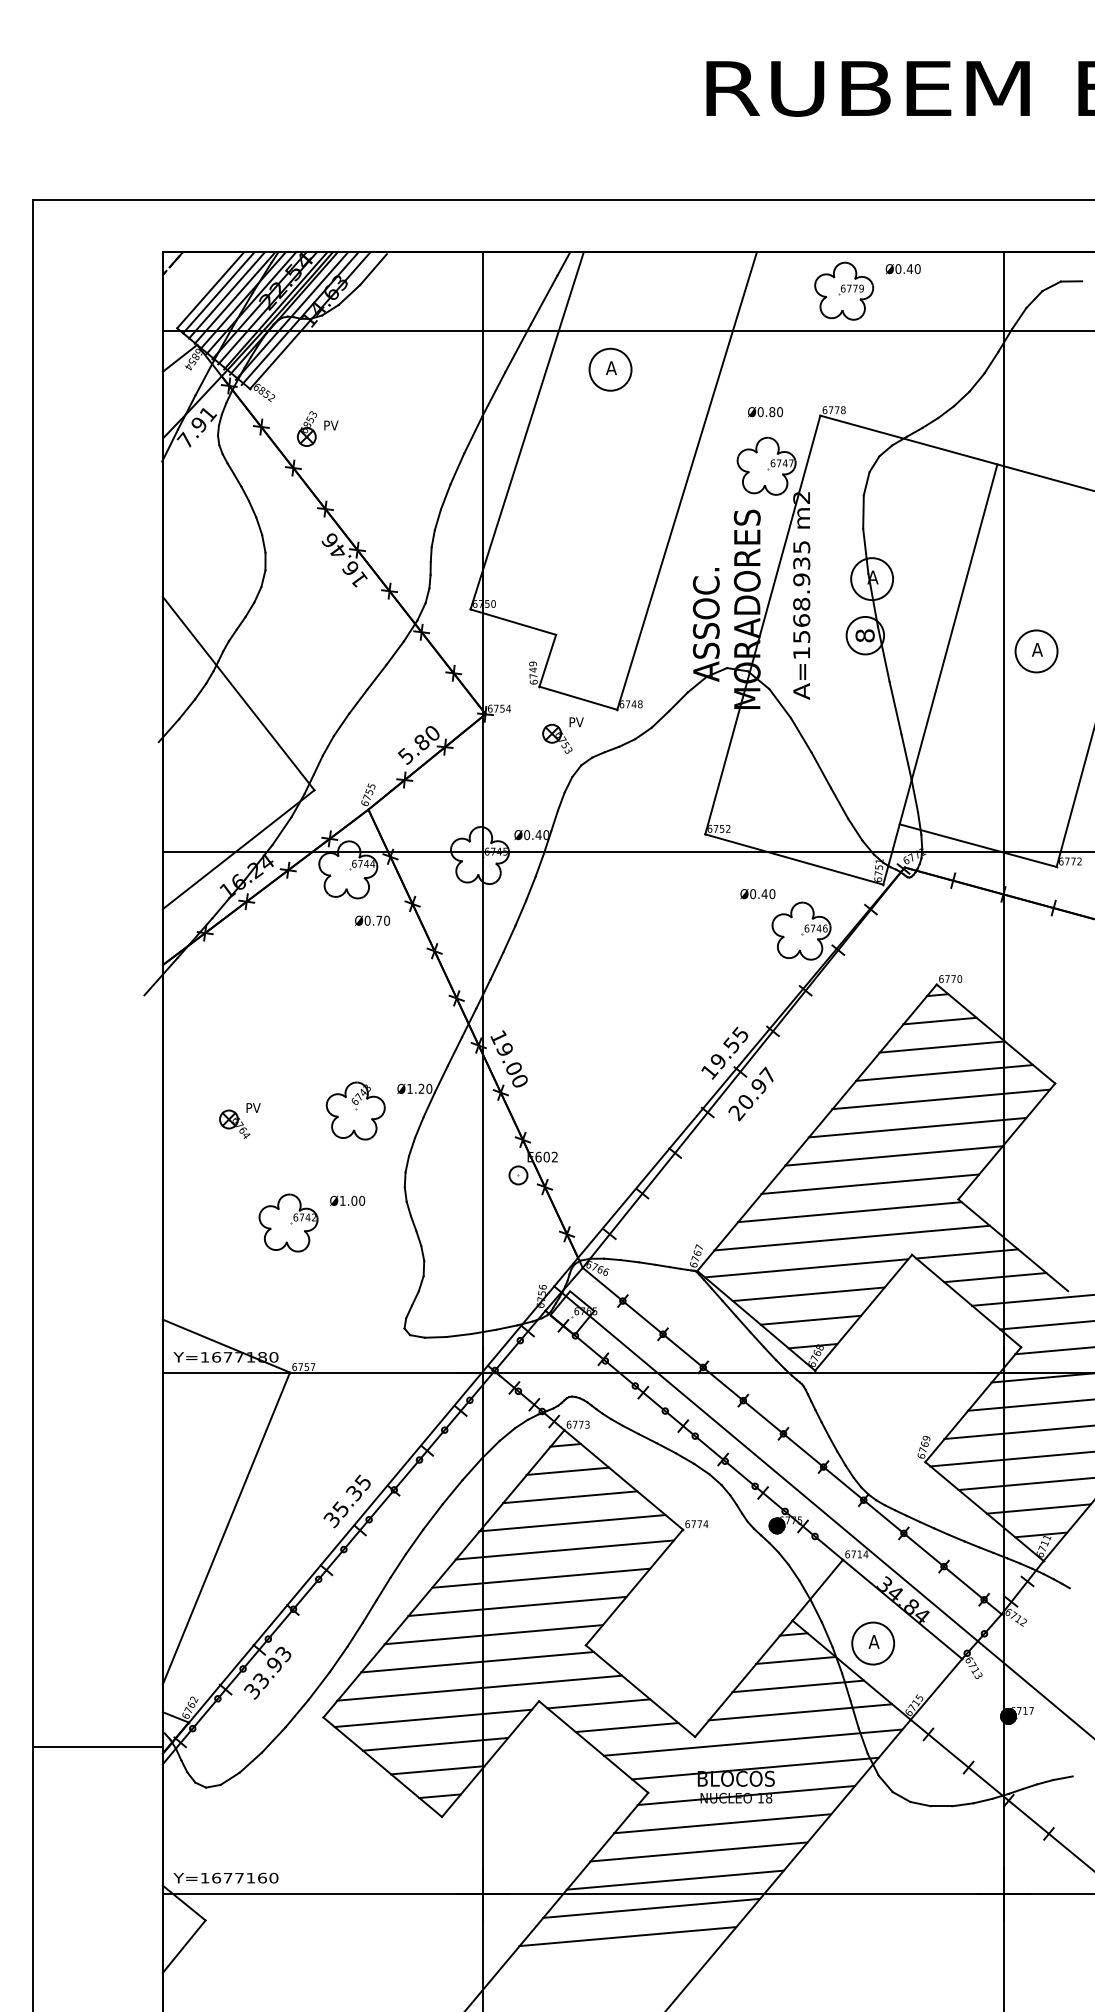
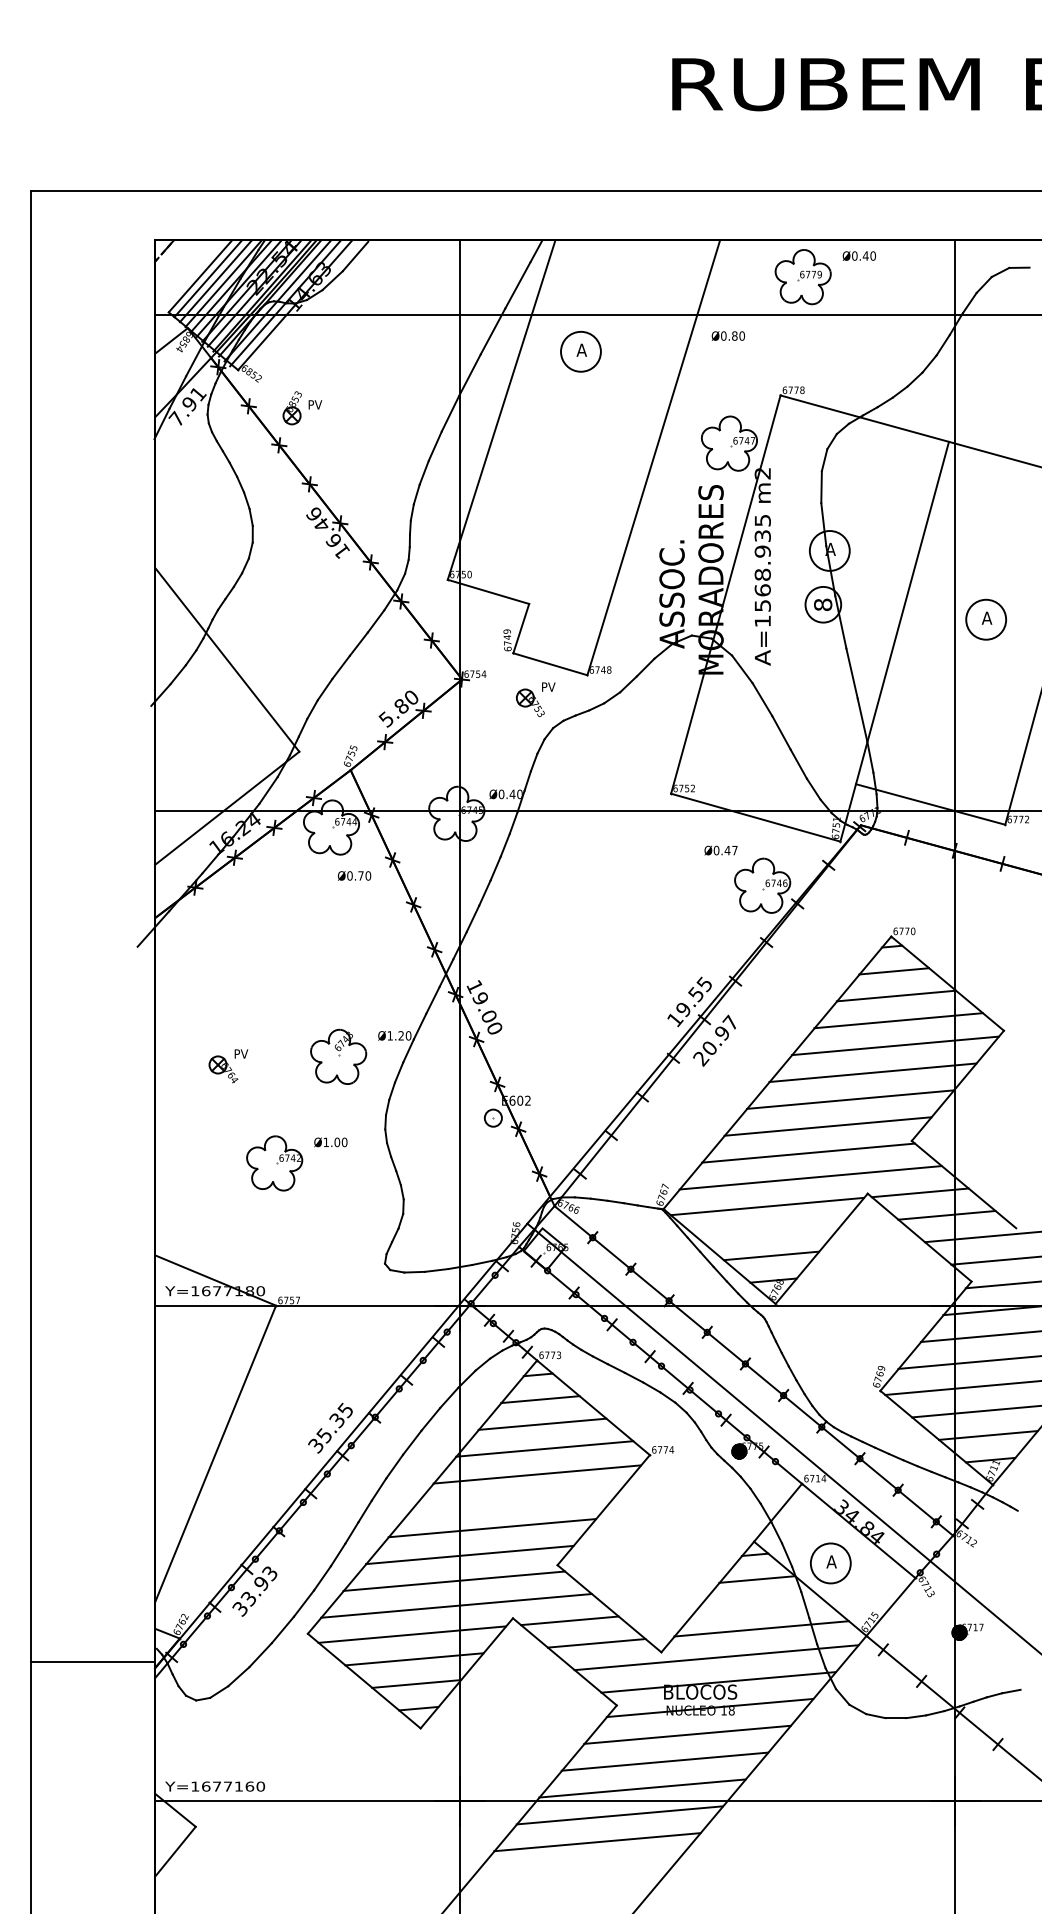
text: (764, 411) -> (727, 335), moved
text: (771, 894) -> (734, 850), Ø0.40 -> Ø0.47
line: (808, 1293) -> (769, 1230), removed
line: (540, 1578) -> (514, 1501), removed
line: (797, 1685) -> (758, 1603), removed

